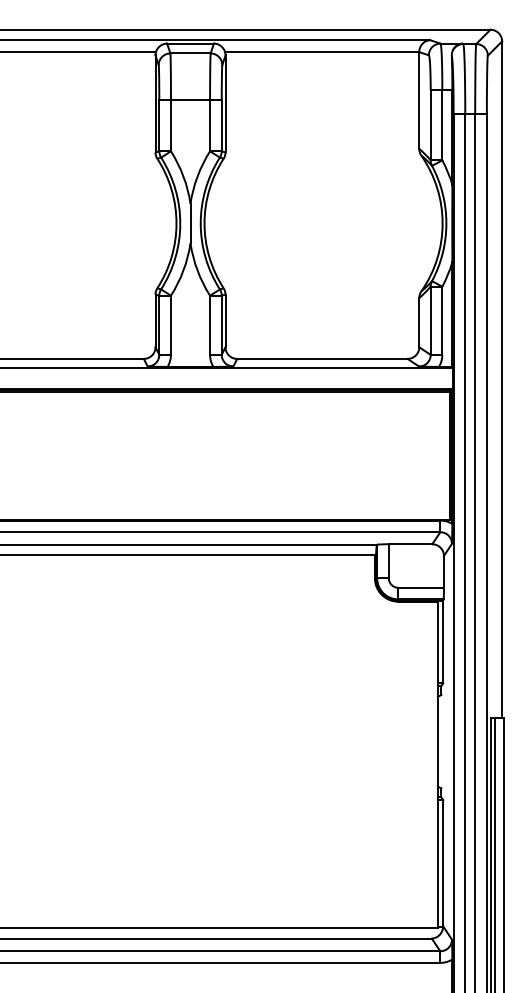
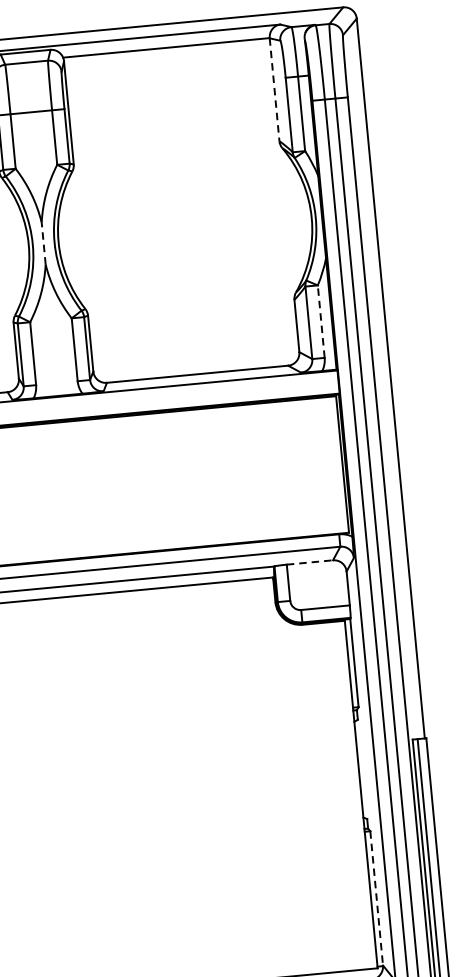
line: (419, 101) -> (274, 90), solid -> dashed
line: (190, 223) -> (43, 243), solid -> dashed
line: (442, 320) -> (321, 321), solid -> dashed
line: (410, 544) -> (309, 562), solid -> dashed
line: (443, 863) -> (377, 898), solid -> dashed

